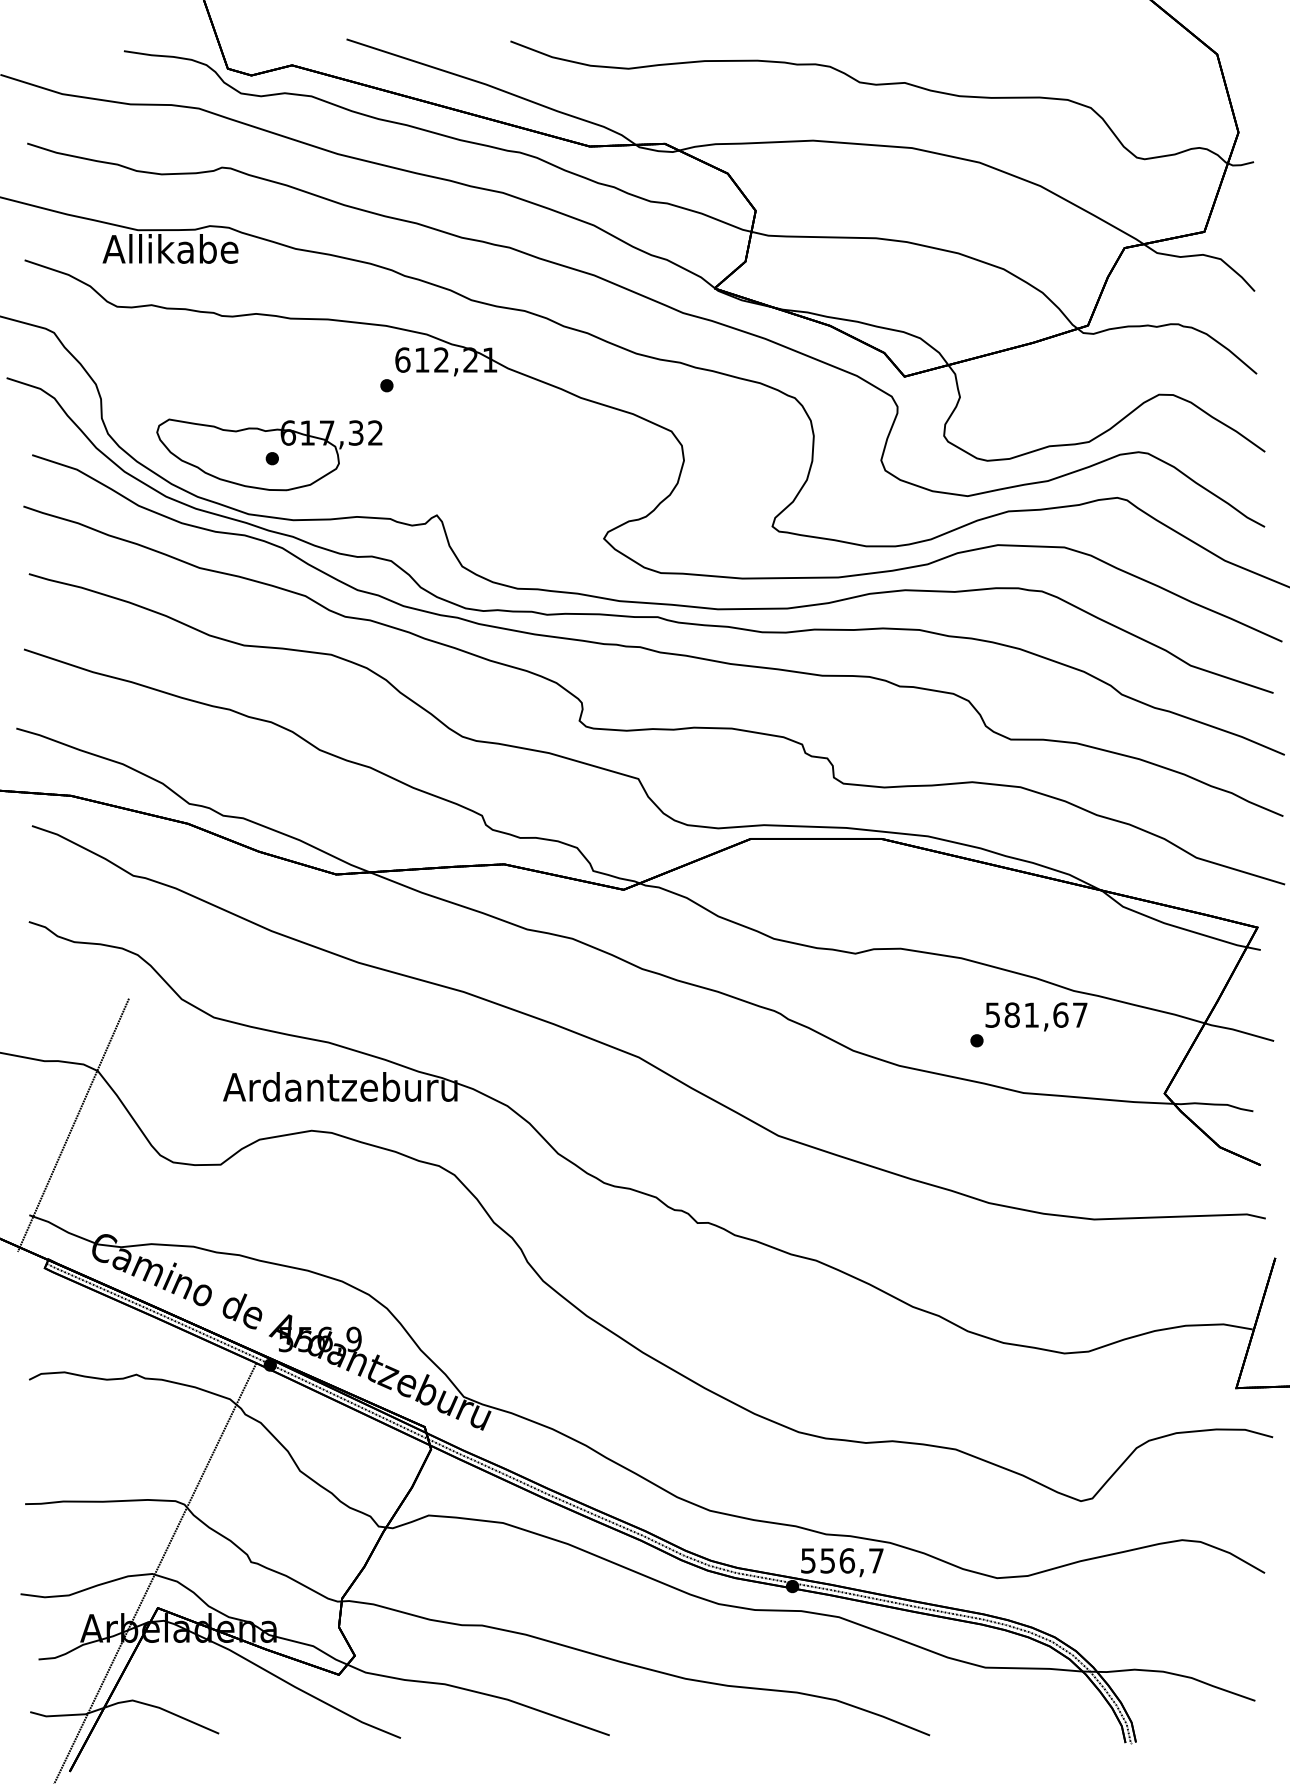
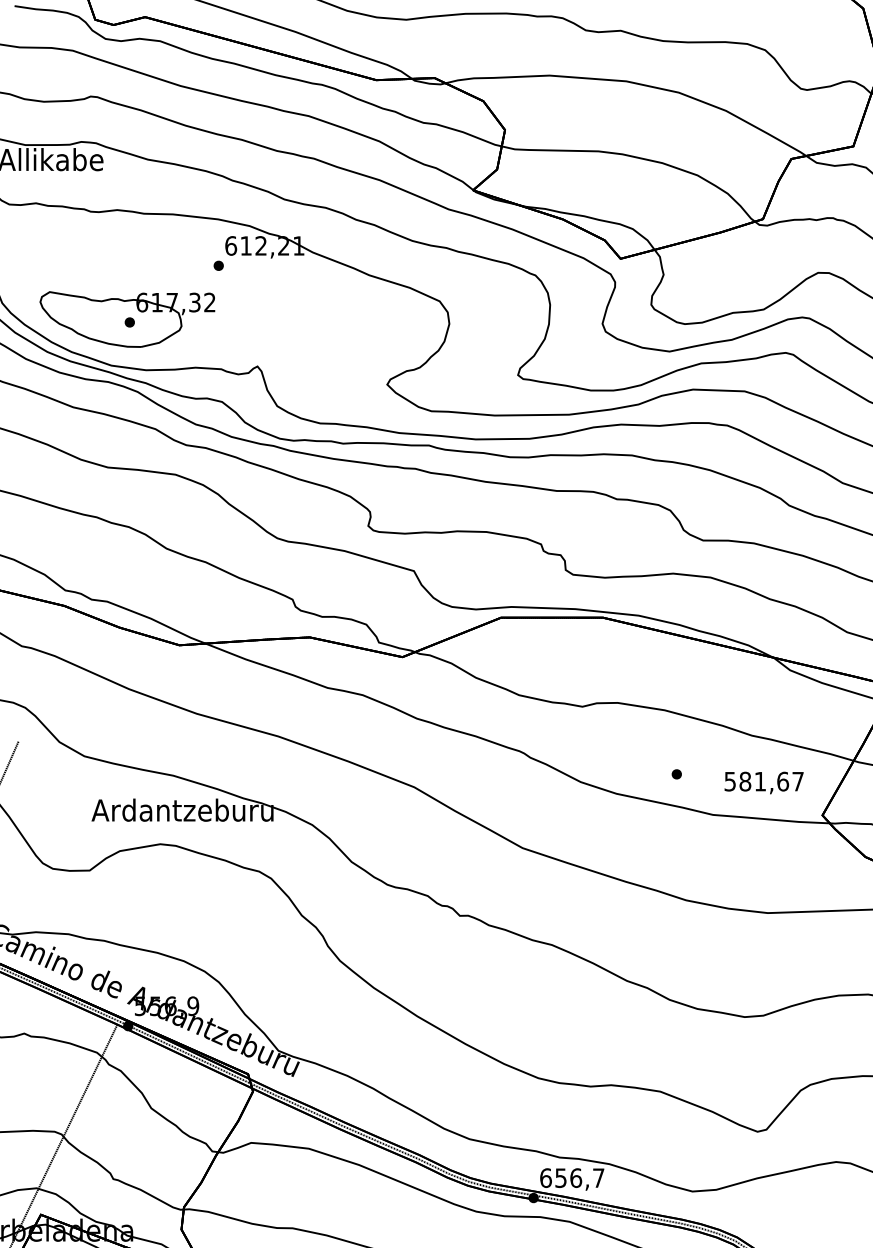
text: (1036, 1016) -> (764, 782), moved
text: (808, 1560) -> (546, 1177), 556,7 -> 656,7

